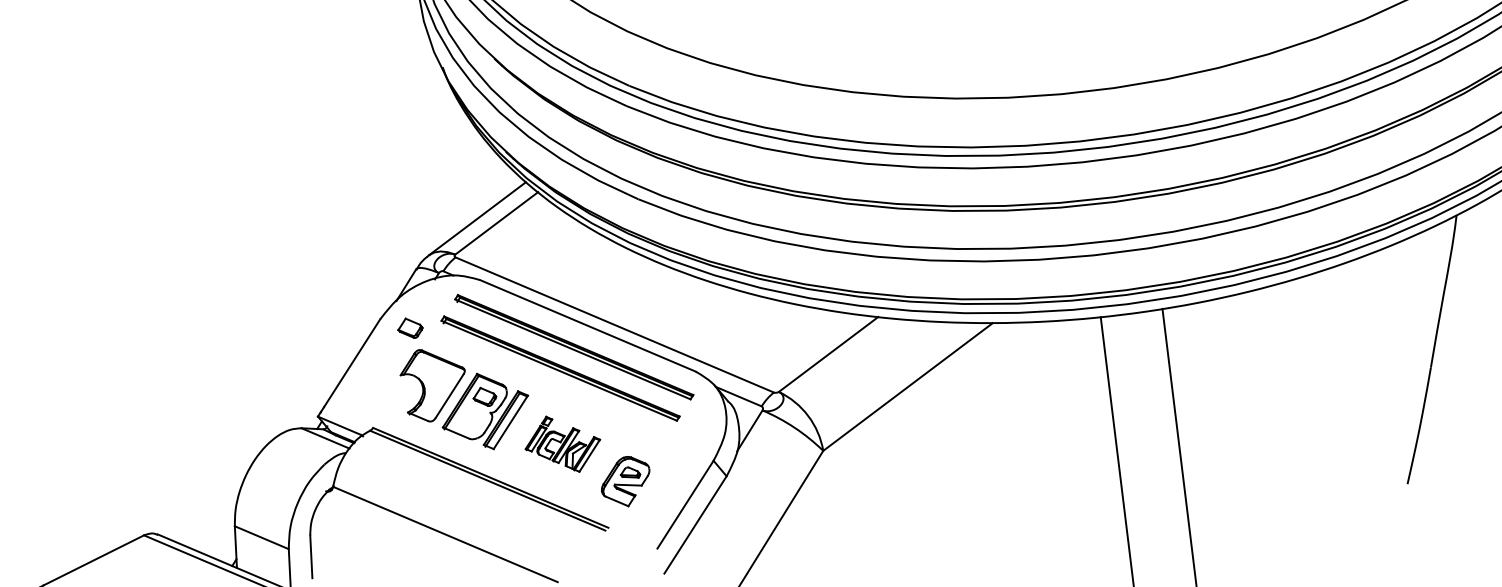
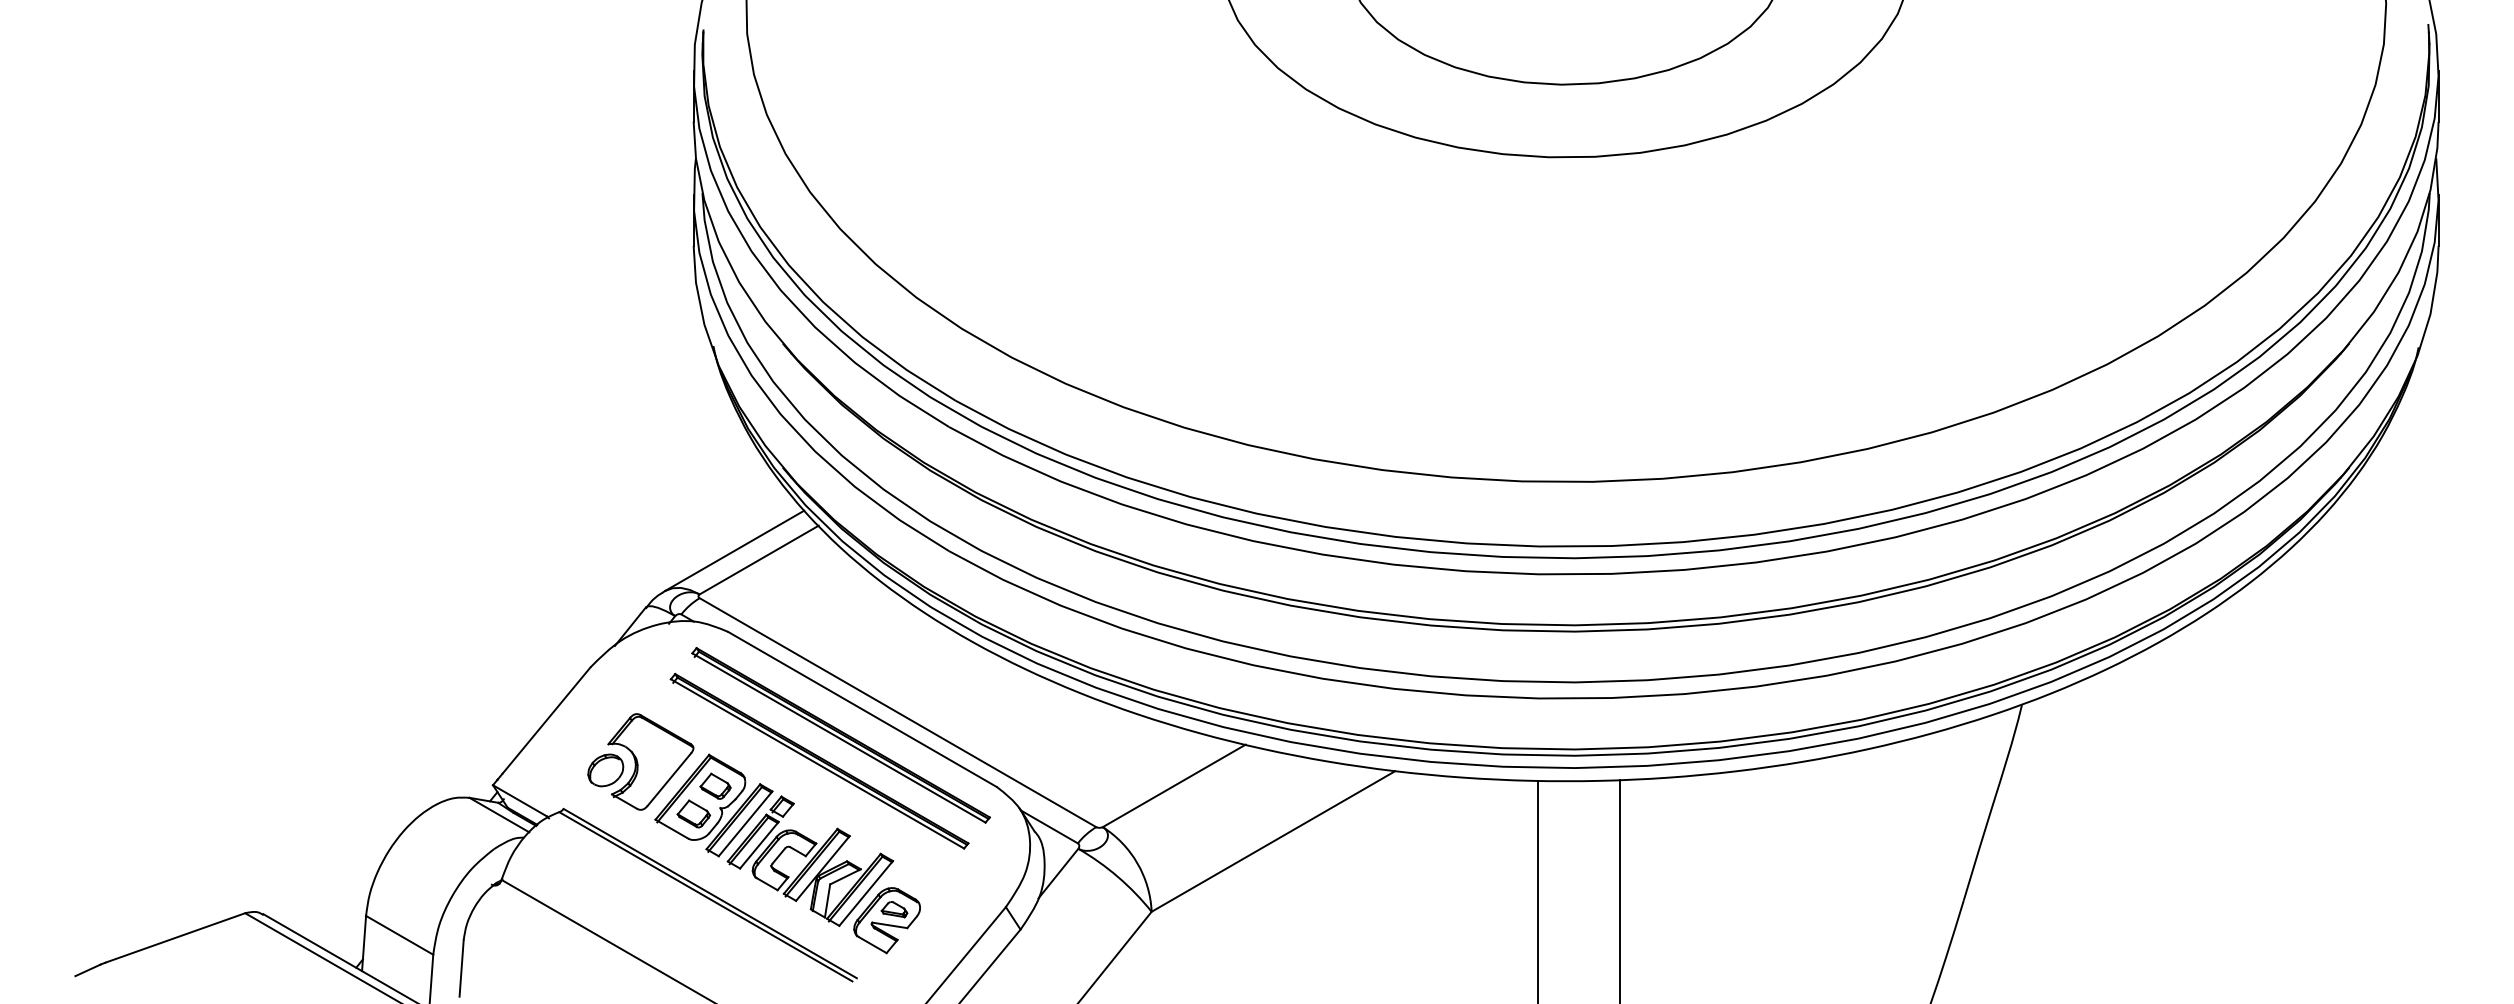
part: (410, 327) -> (693, 813), moved
part: (400, 395) -> (605, 770), added
part: (562, 443) -> (810, 860), size x1.67

